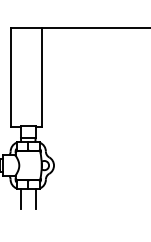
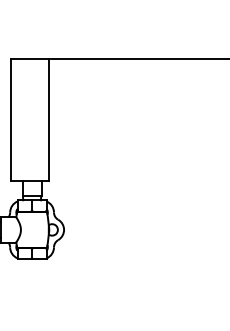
line: (21, 199) -> (23, 271), removed
line: (35, 199) -> (41, 271), removed

